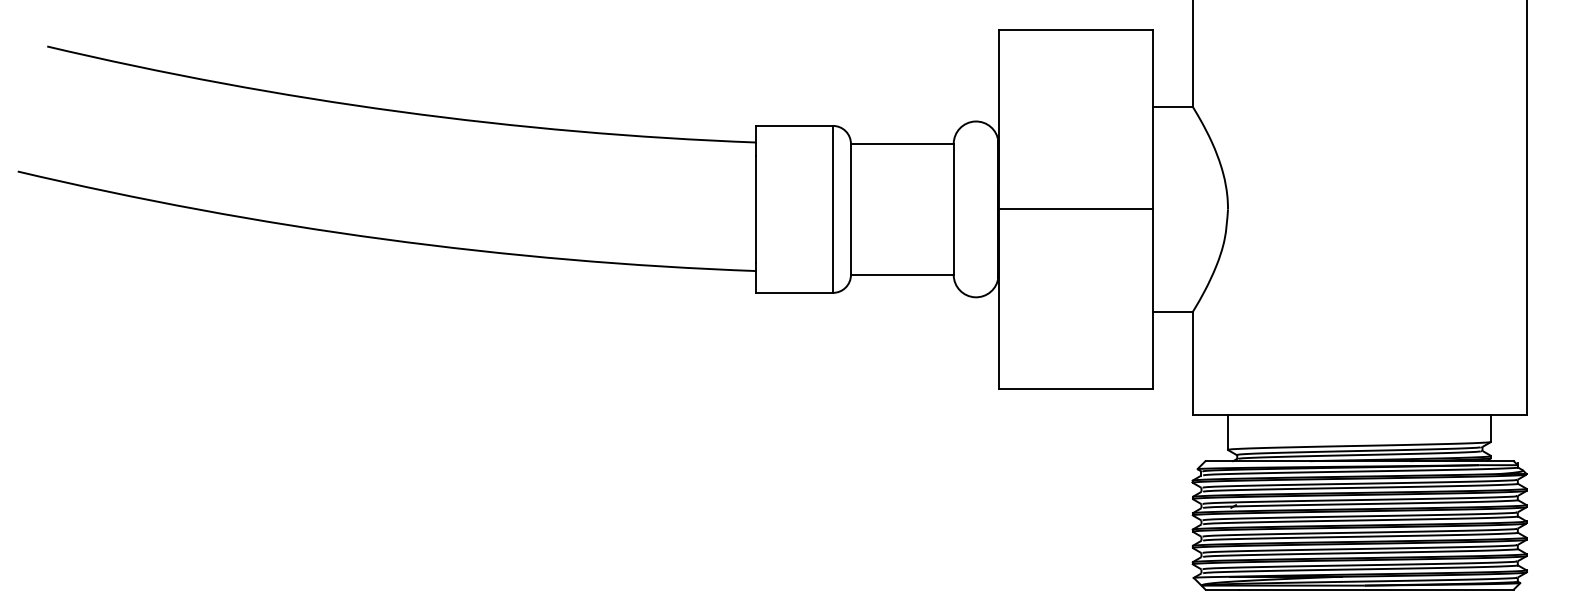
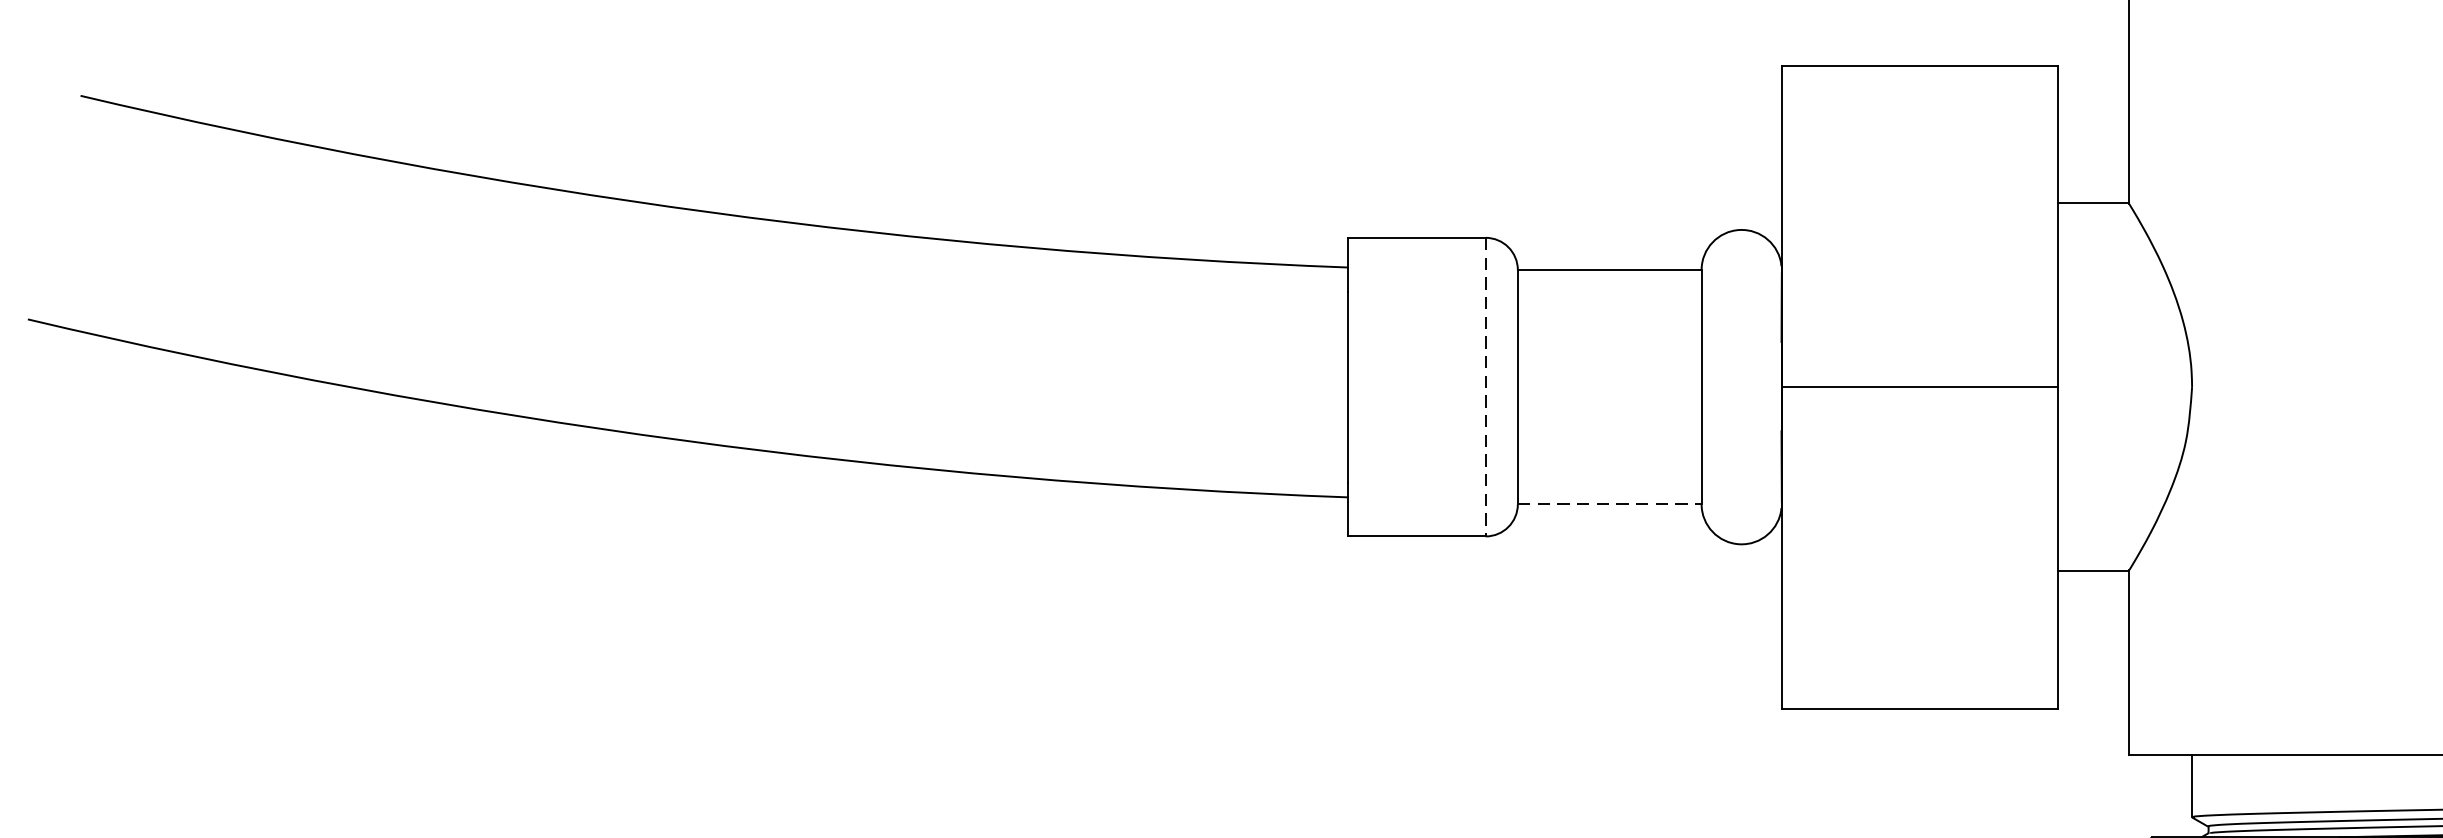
line: (832, 209) -> (1484, 387), solid -> dashed
line: (902, 274) -> (1609, 503), solid -> dashed

